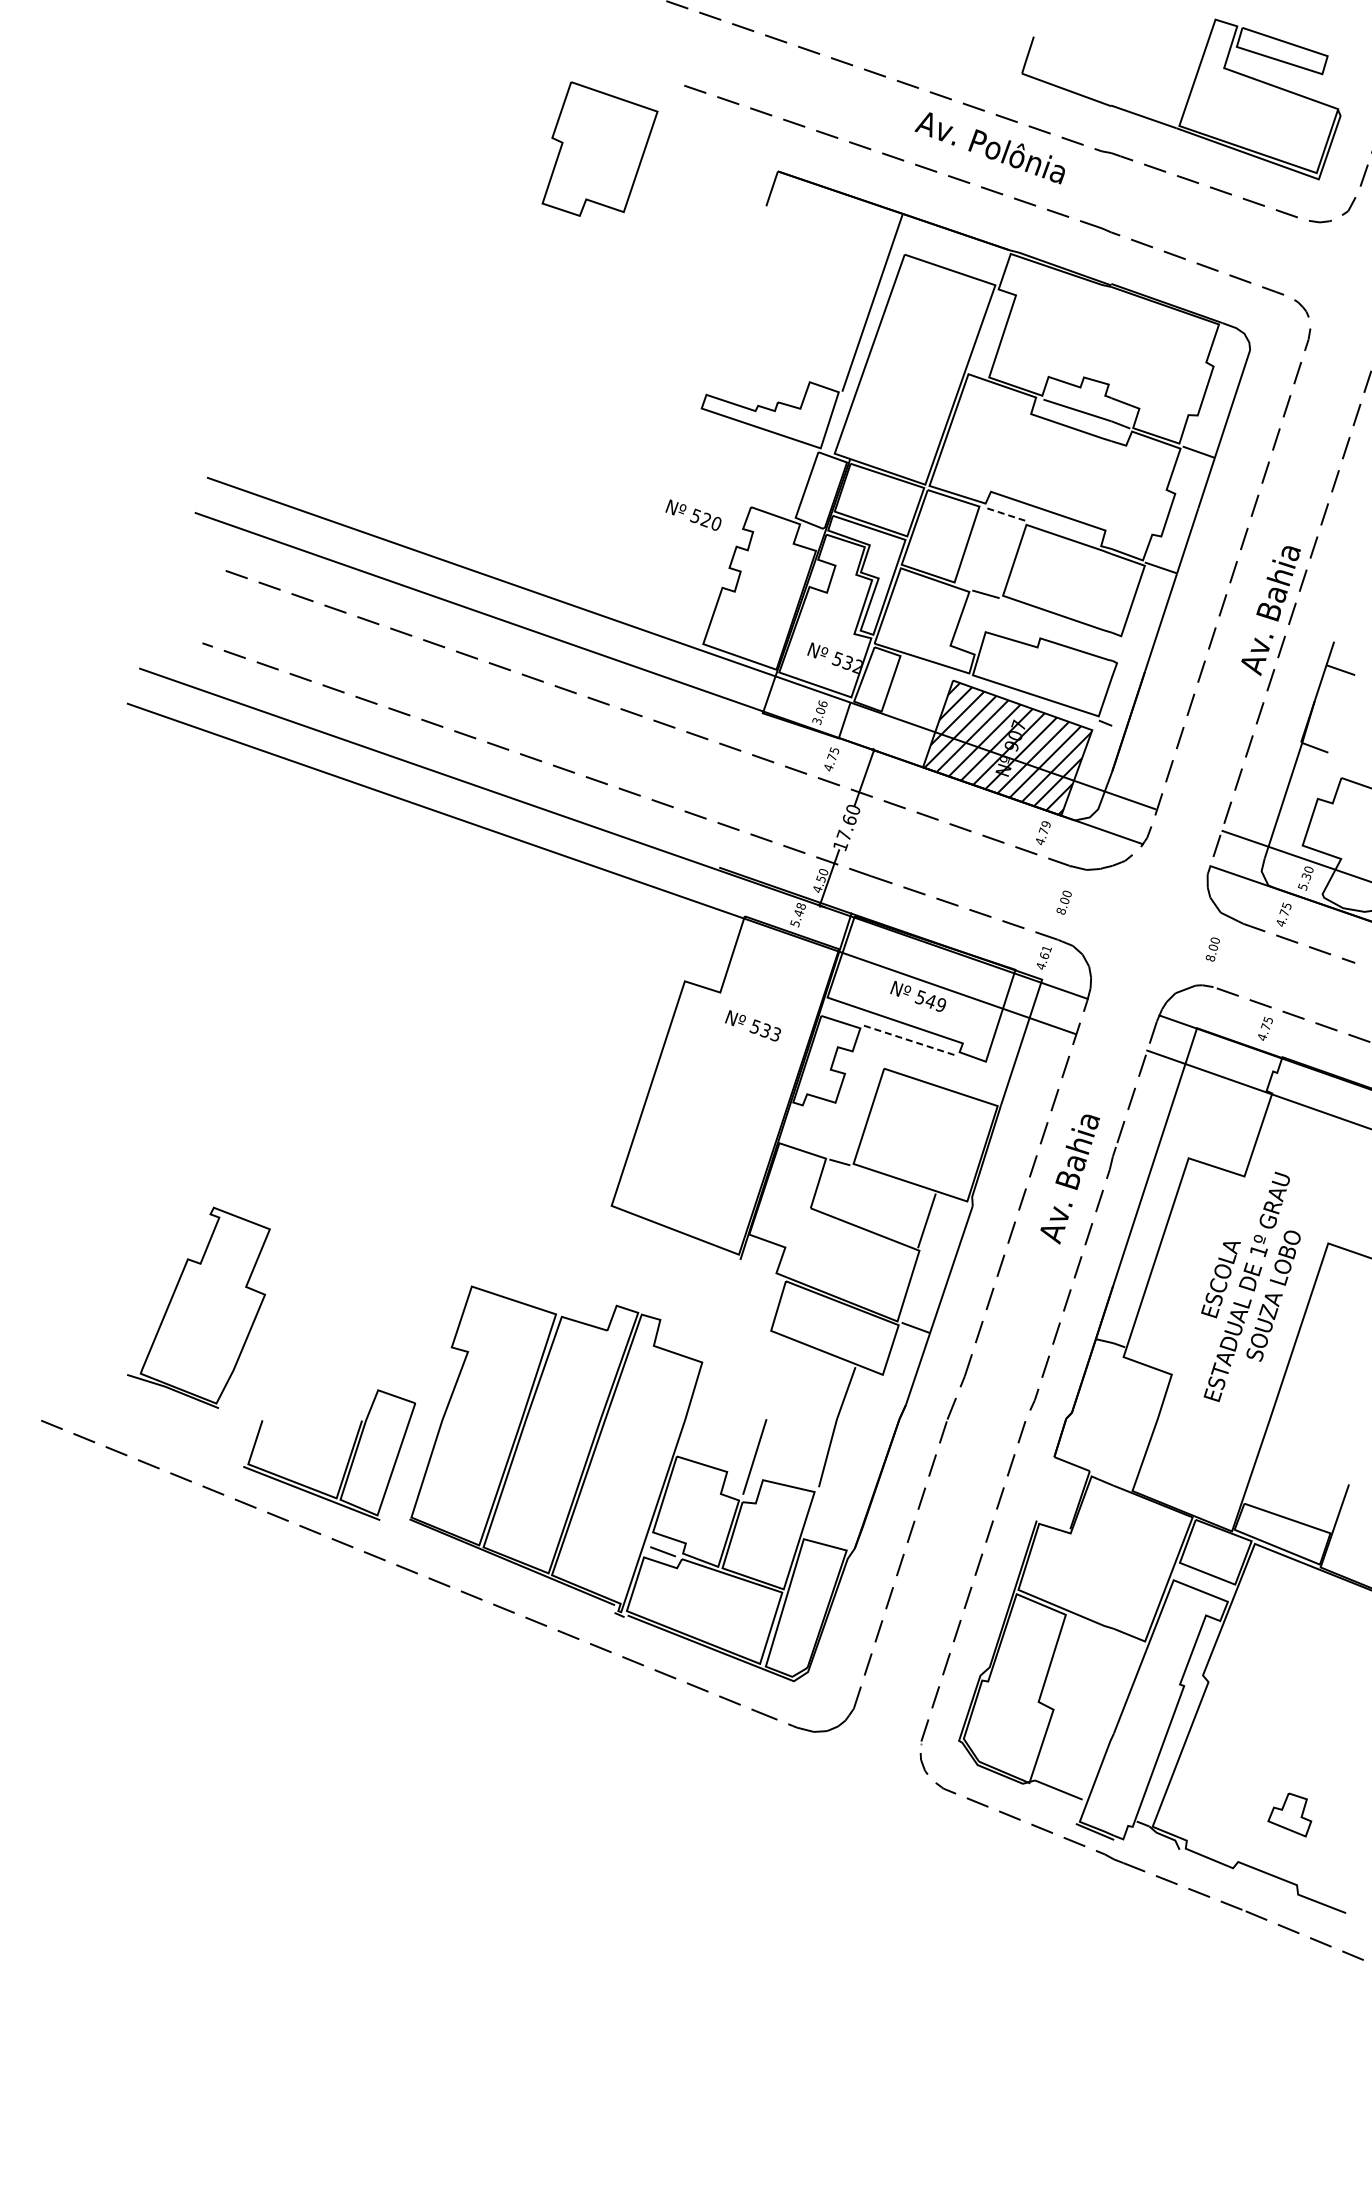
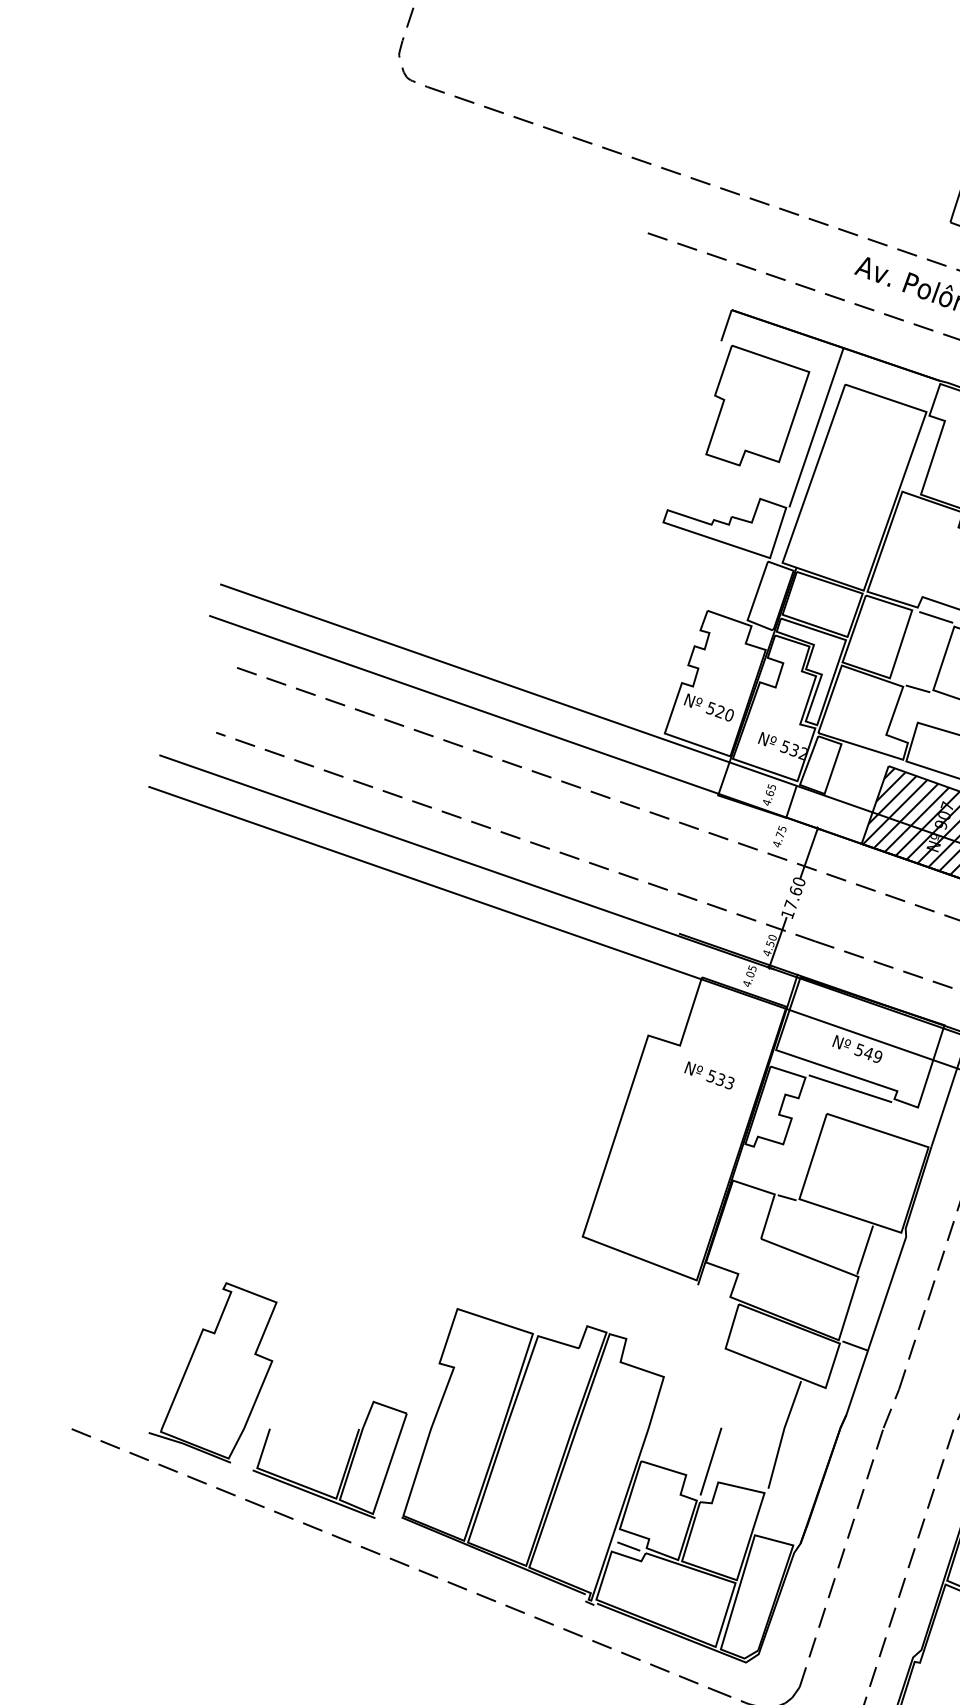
part: (599, 148) -> (757, 405), moved
text: (693, 514) -> (708, 706), moved
line: (1006, 514) -> (936, 617), dashed -> solid
text: (819, 712) -> (768, 794), 3.06 -> 4.65
text: (797, 915) -> (749, 976), 5.48 -> 4.05
line: (910, 1040) -> (850, 1088), dashed -> solid
part: (198, 1307) -> (212, 1372), moved

